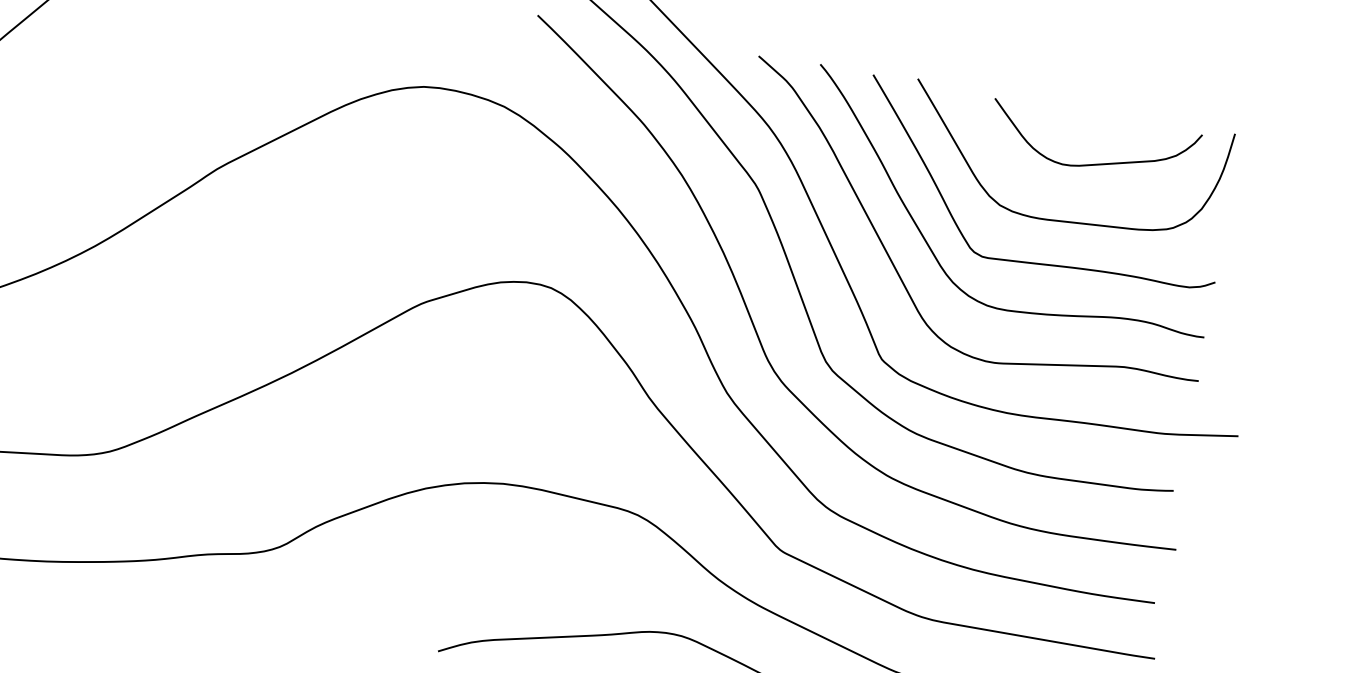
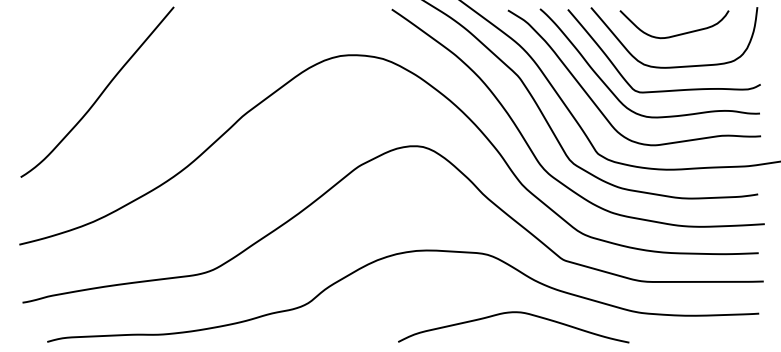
curve: (1092, 162) -> (675, 34), moved

